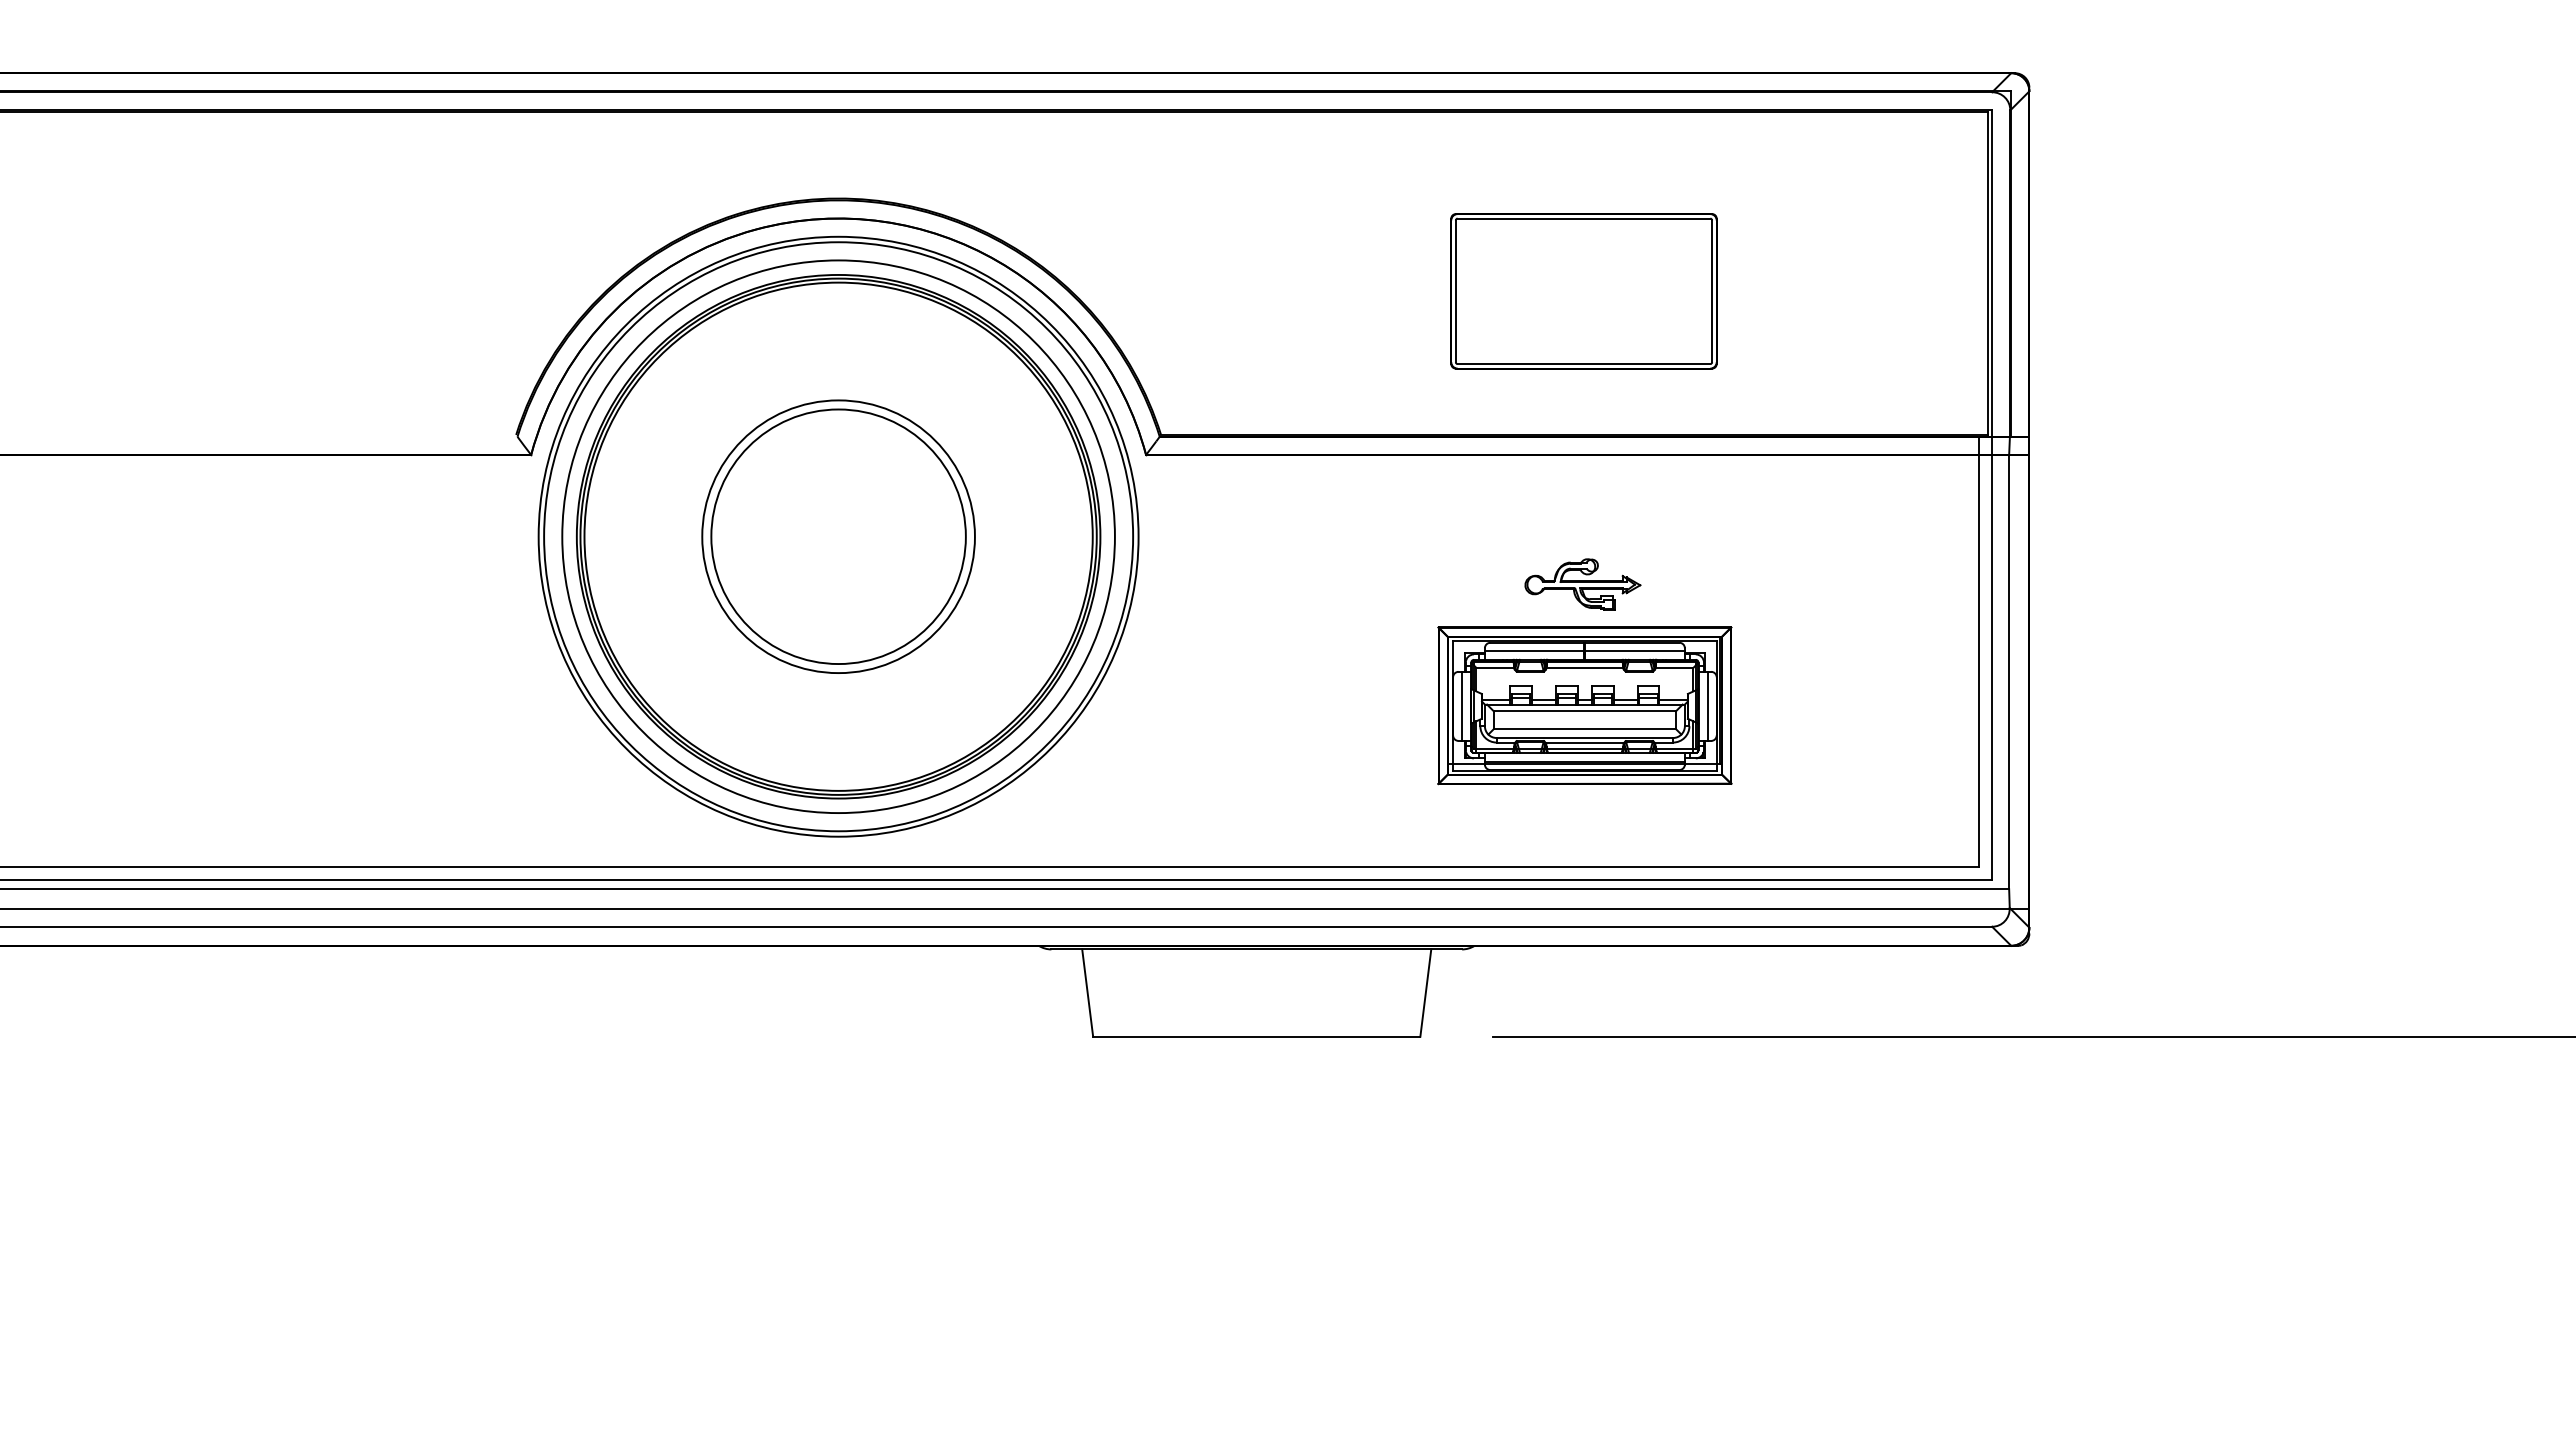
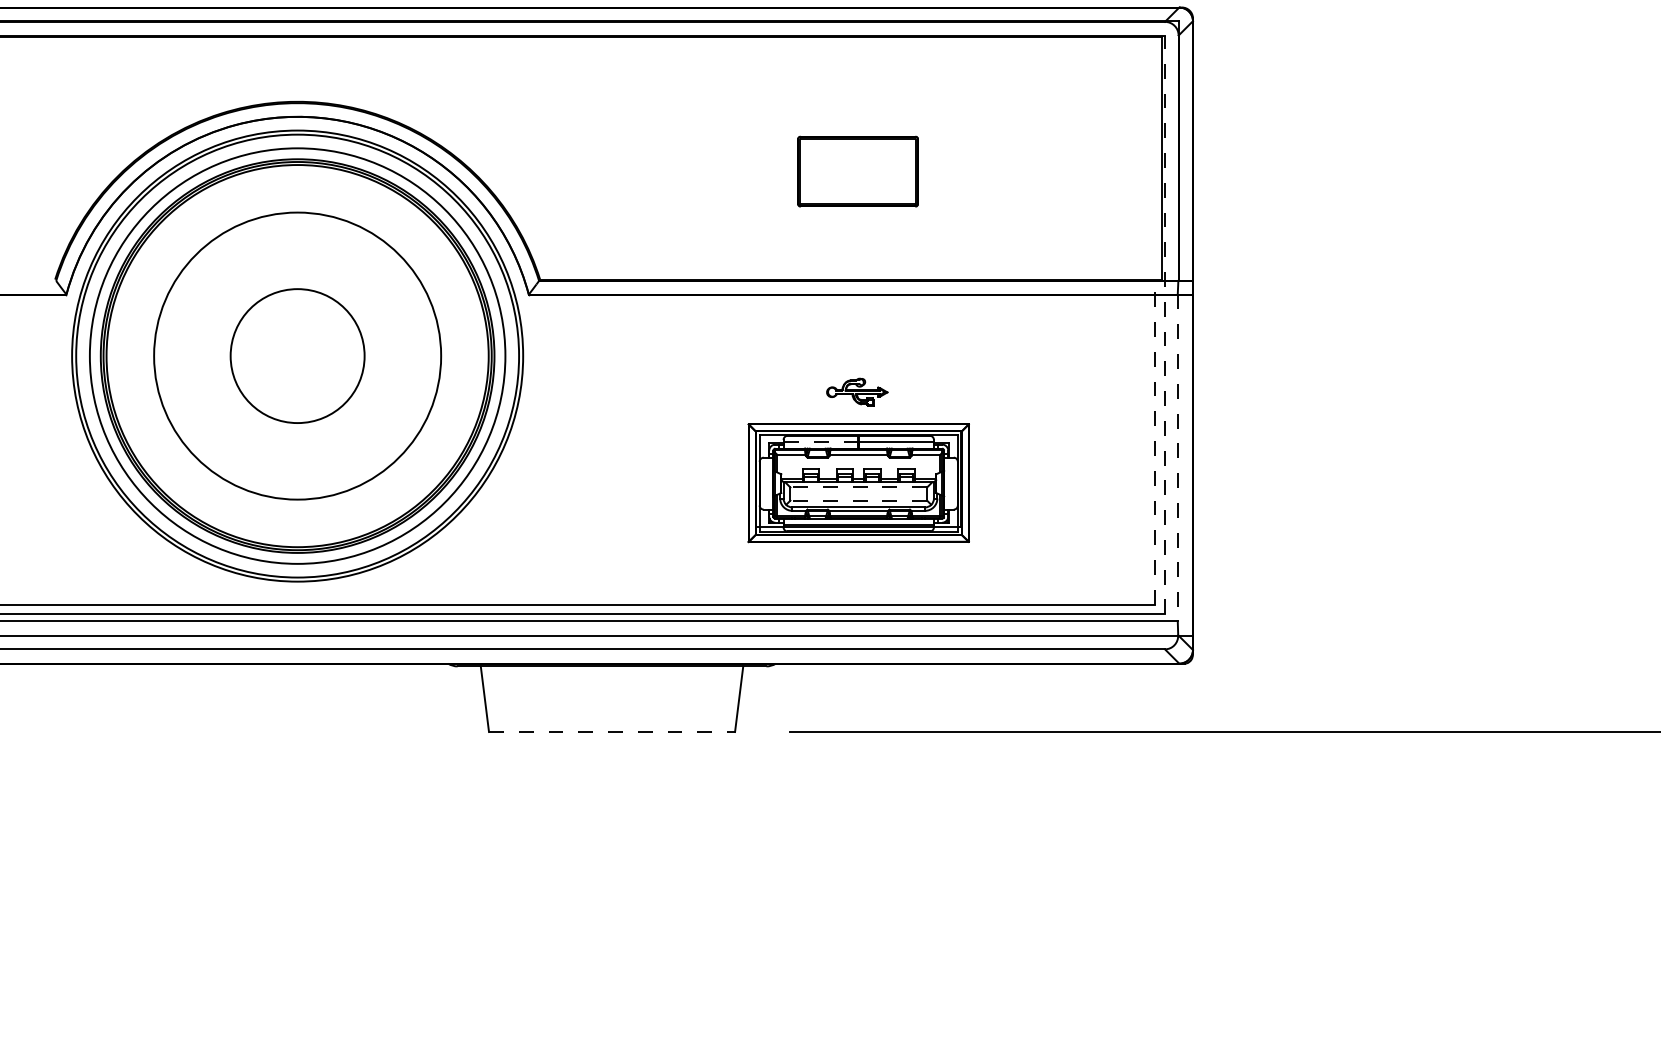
part: (1583, 291) -> (857, 171), size x0.6
line: (1992, 495) -> (1165, 325), solid -> dashed
circle: (838, 536) -> (297, 355), size x0.7
circle: (838, 536) -> (297, 355), size x1.4
part: (1582, 584) -> (856, 392), size x0.7
line: (1534, 650) -> (820, 441), solid -> dashed
line: (1979, 651) -> (1155, 442), solid -> dashed
line: (2009, 672) -> (1178, 458), solid -> dashed
line: (1462, 705) -> (766, 482), removed
line: (1707, 705) -> (950, 482), removed
line: (1584, 711) -> (858, 487), solid -> dashed
line: (1584, 728) -> (858, 500), solid -> dashed
line: (1256, 1036) -> (611, 731), solid -> dashed

